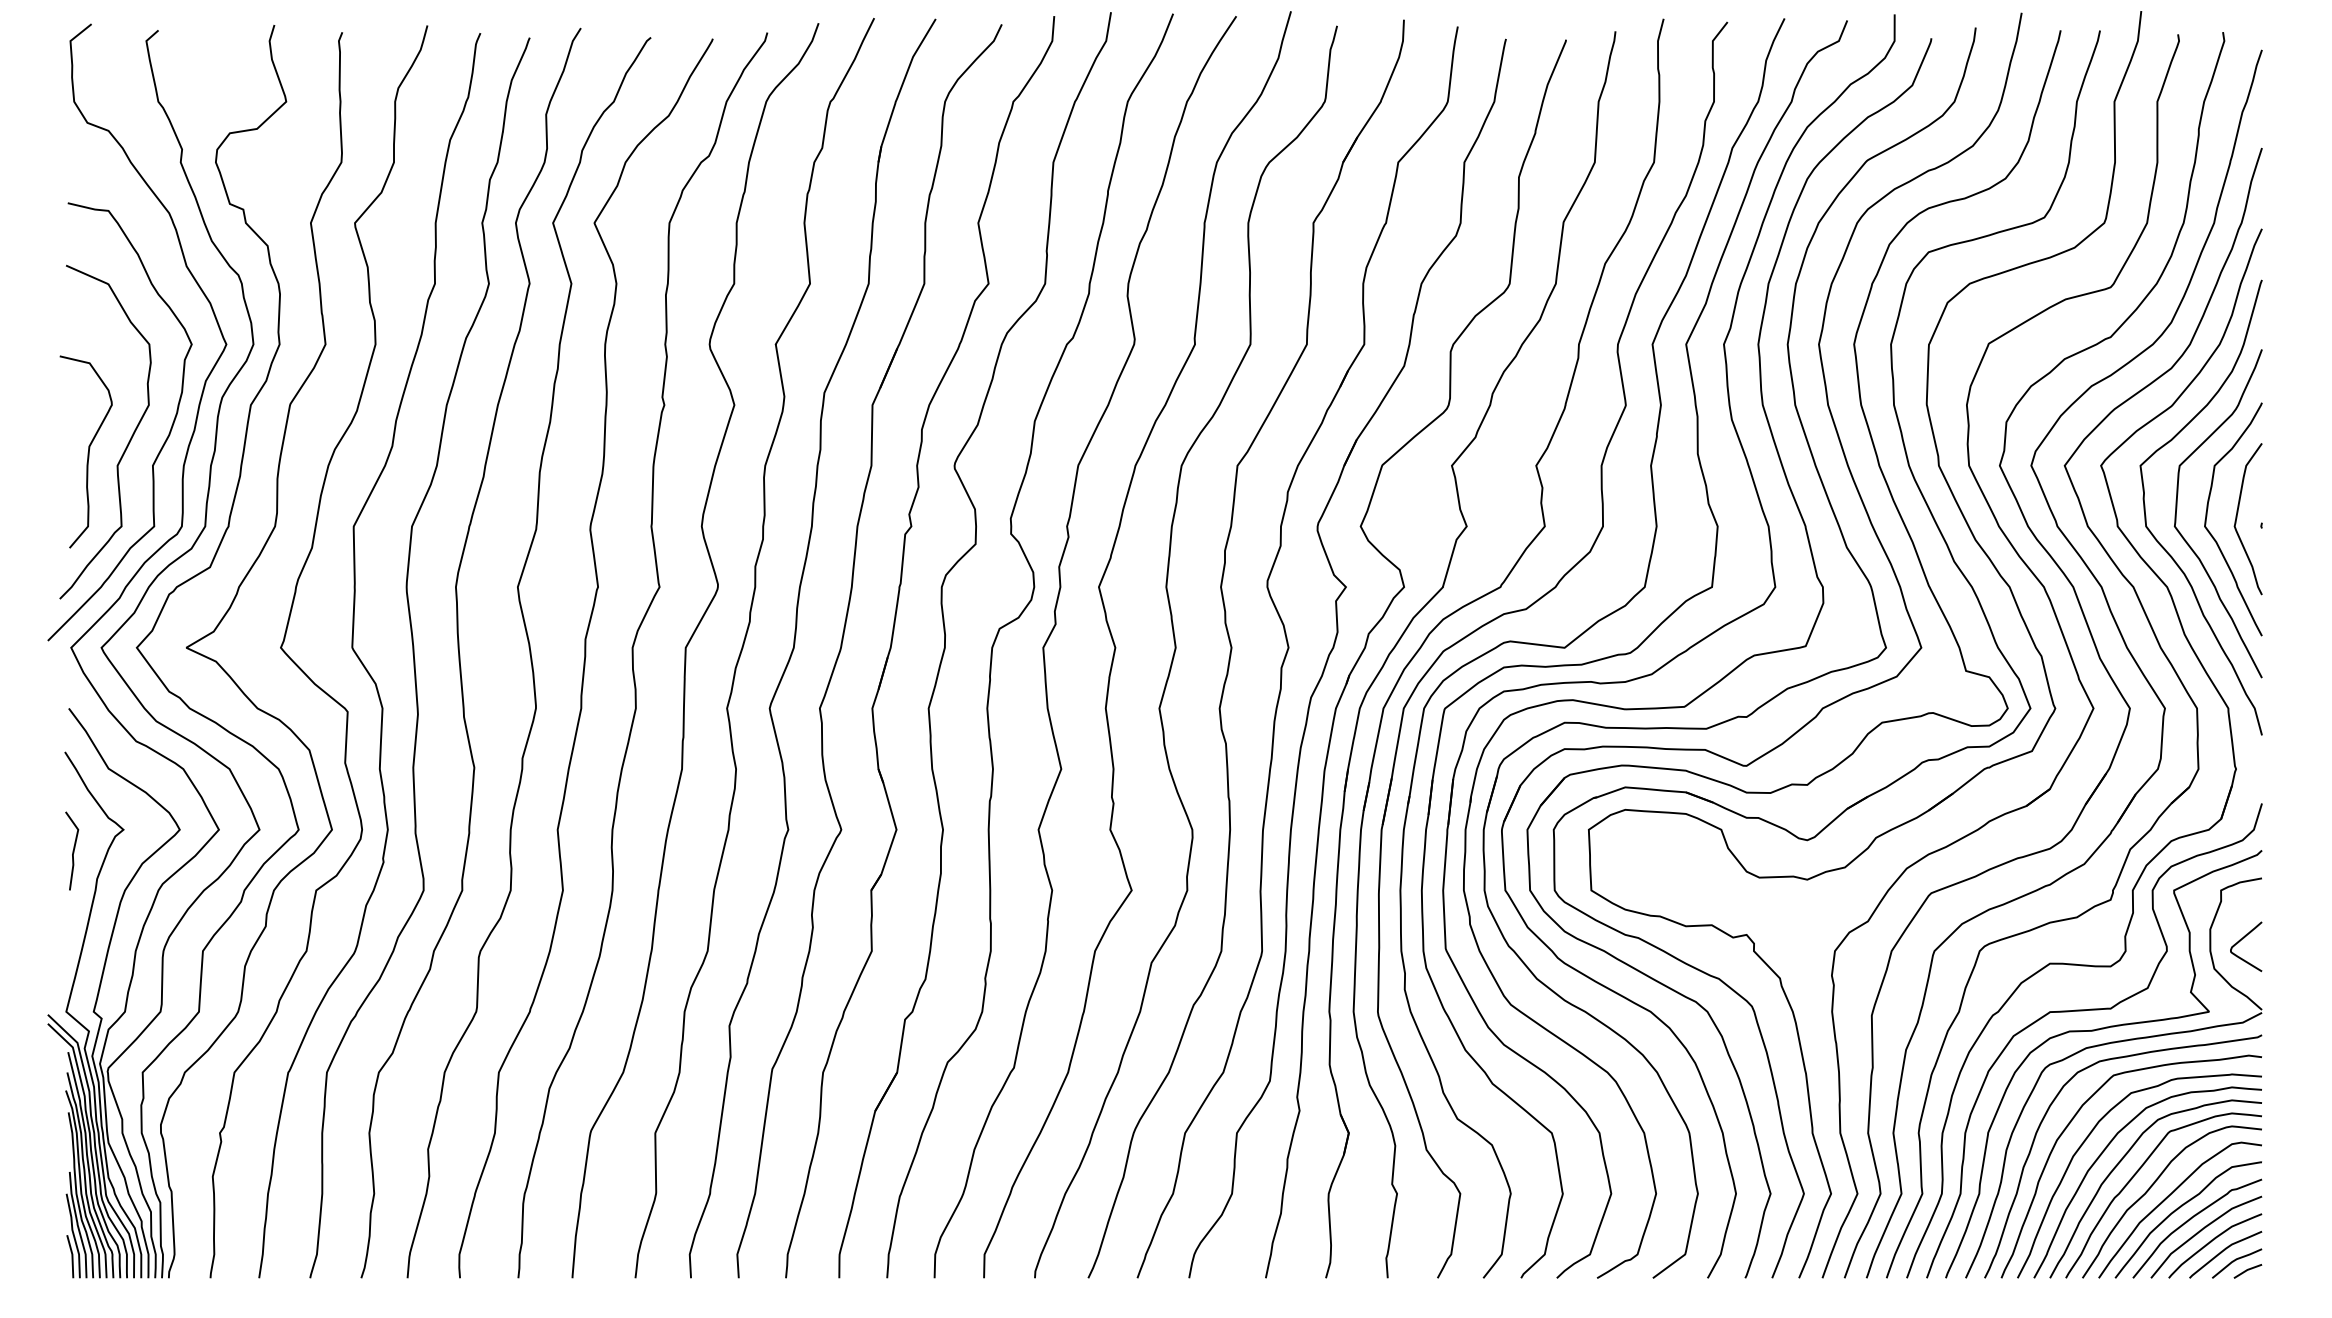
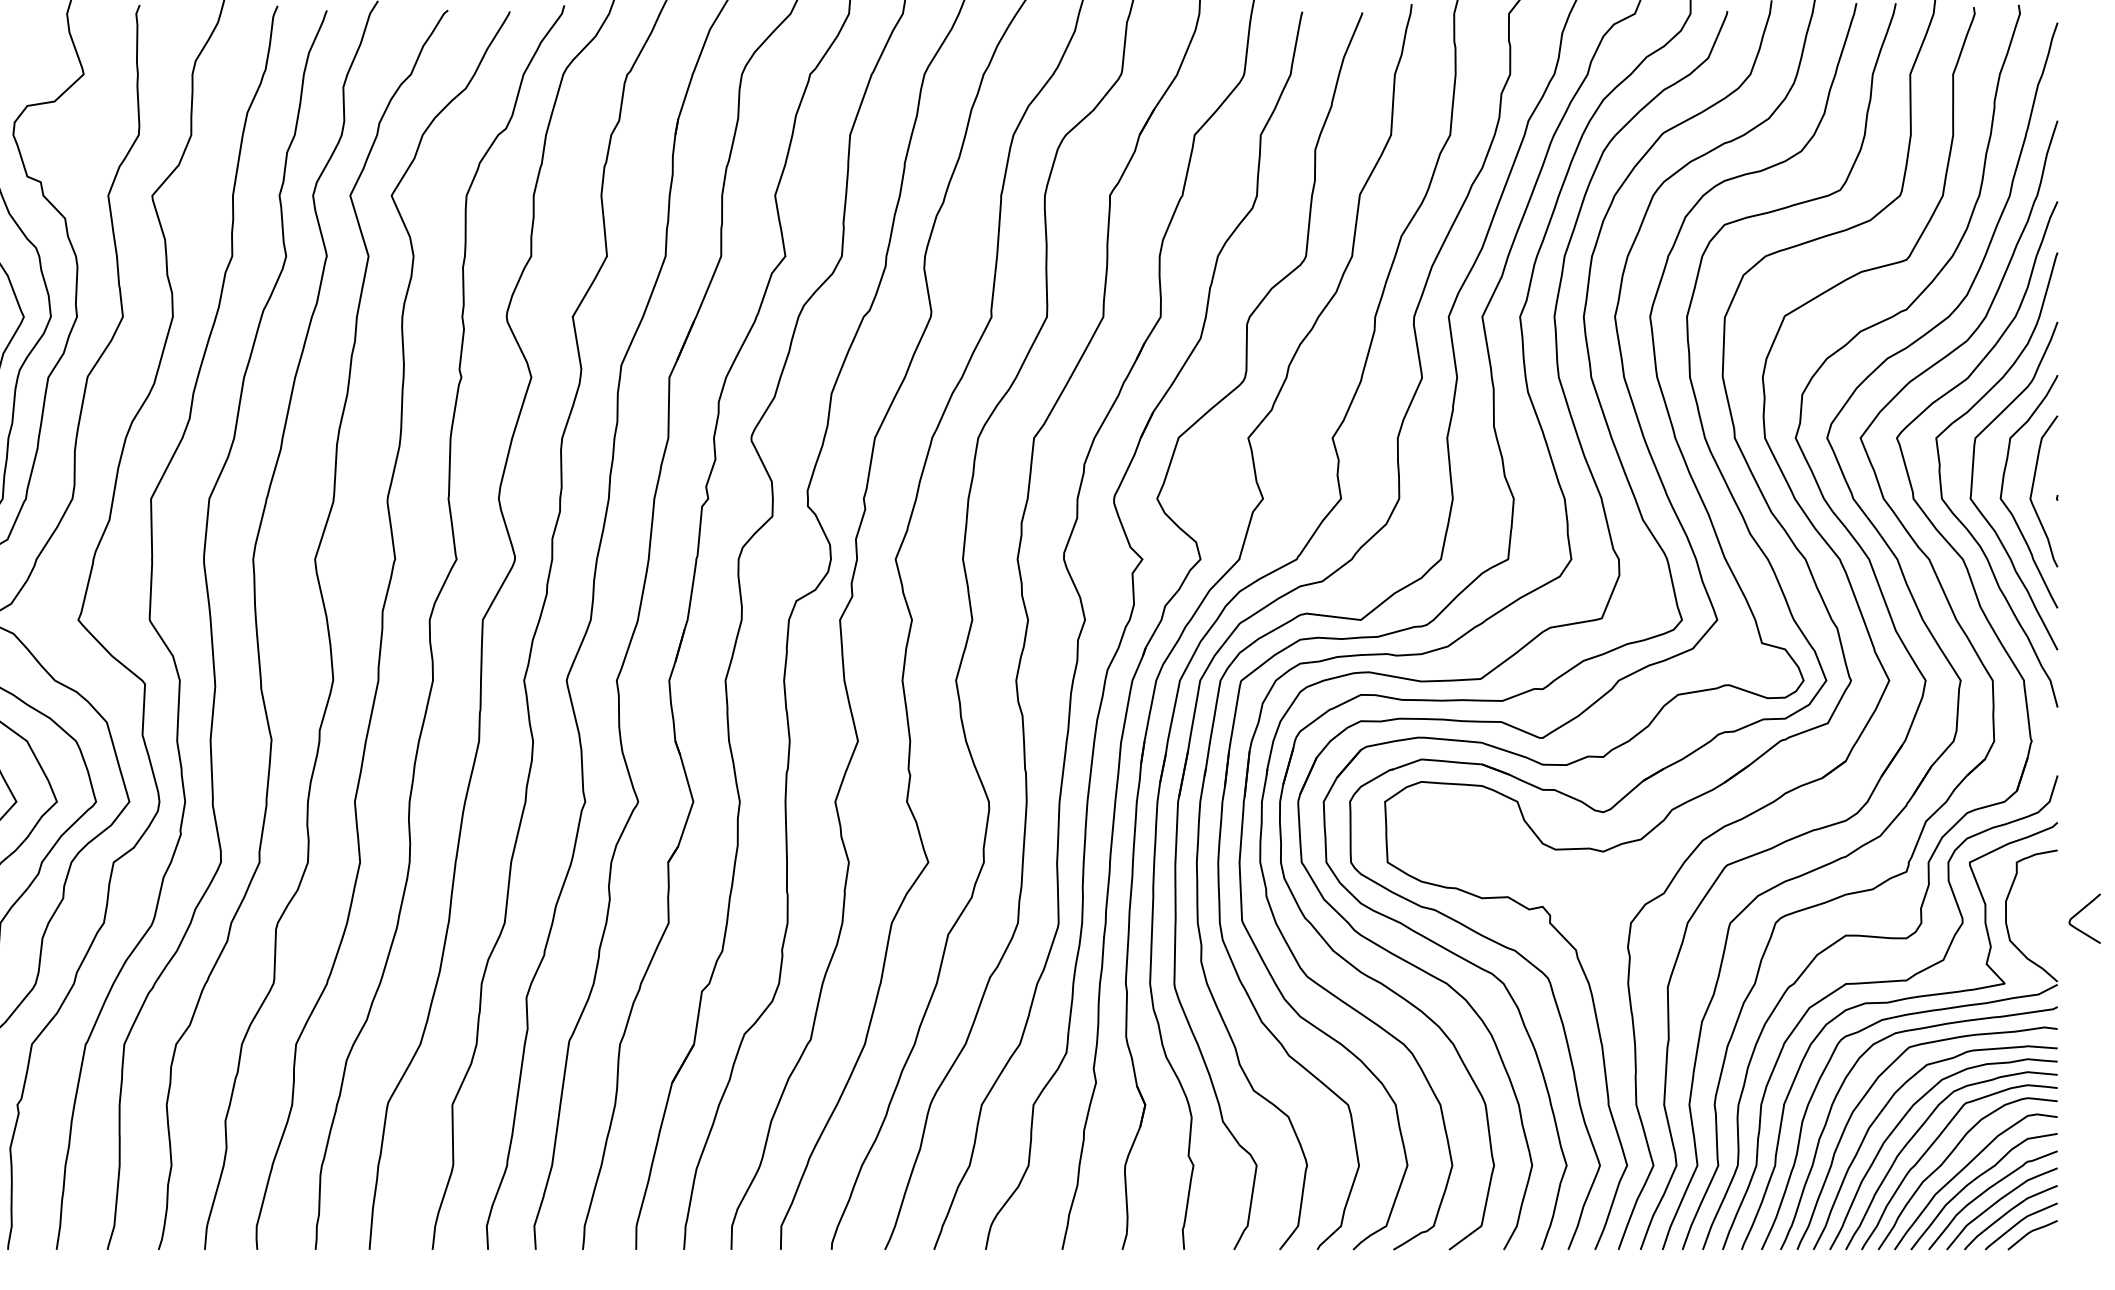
curve: (2241, 940) -> (2080, 912), moved
line: (2247, 1270) -> (2043, 1242), removed

